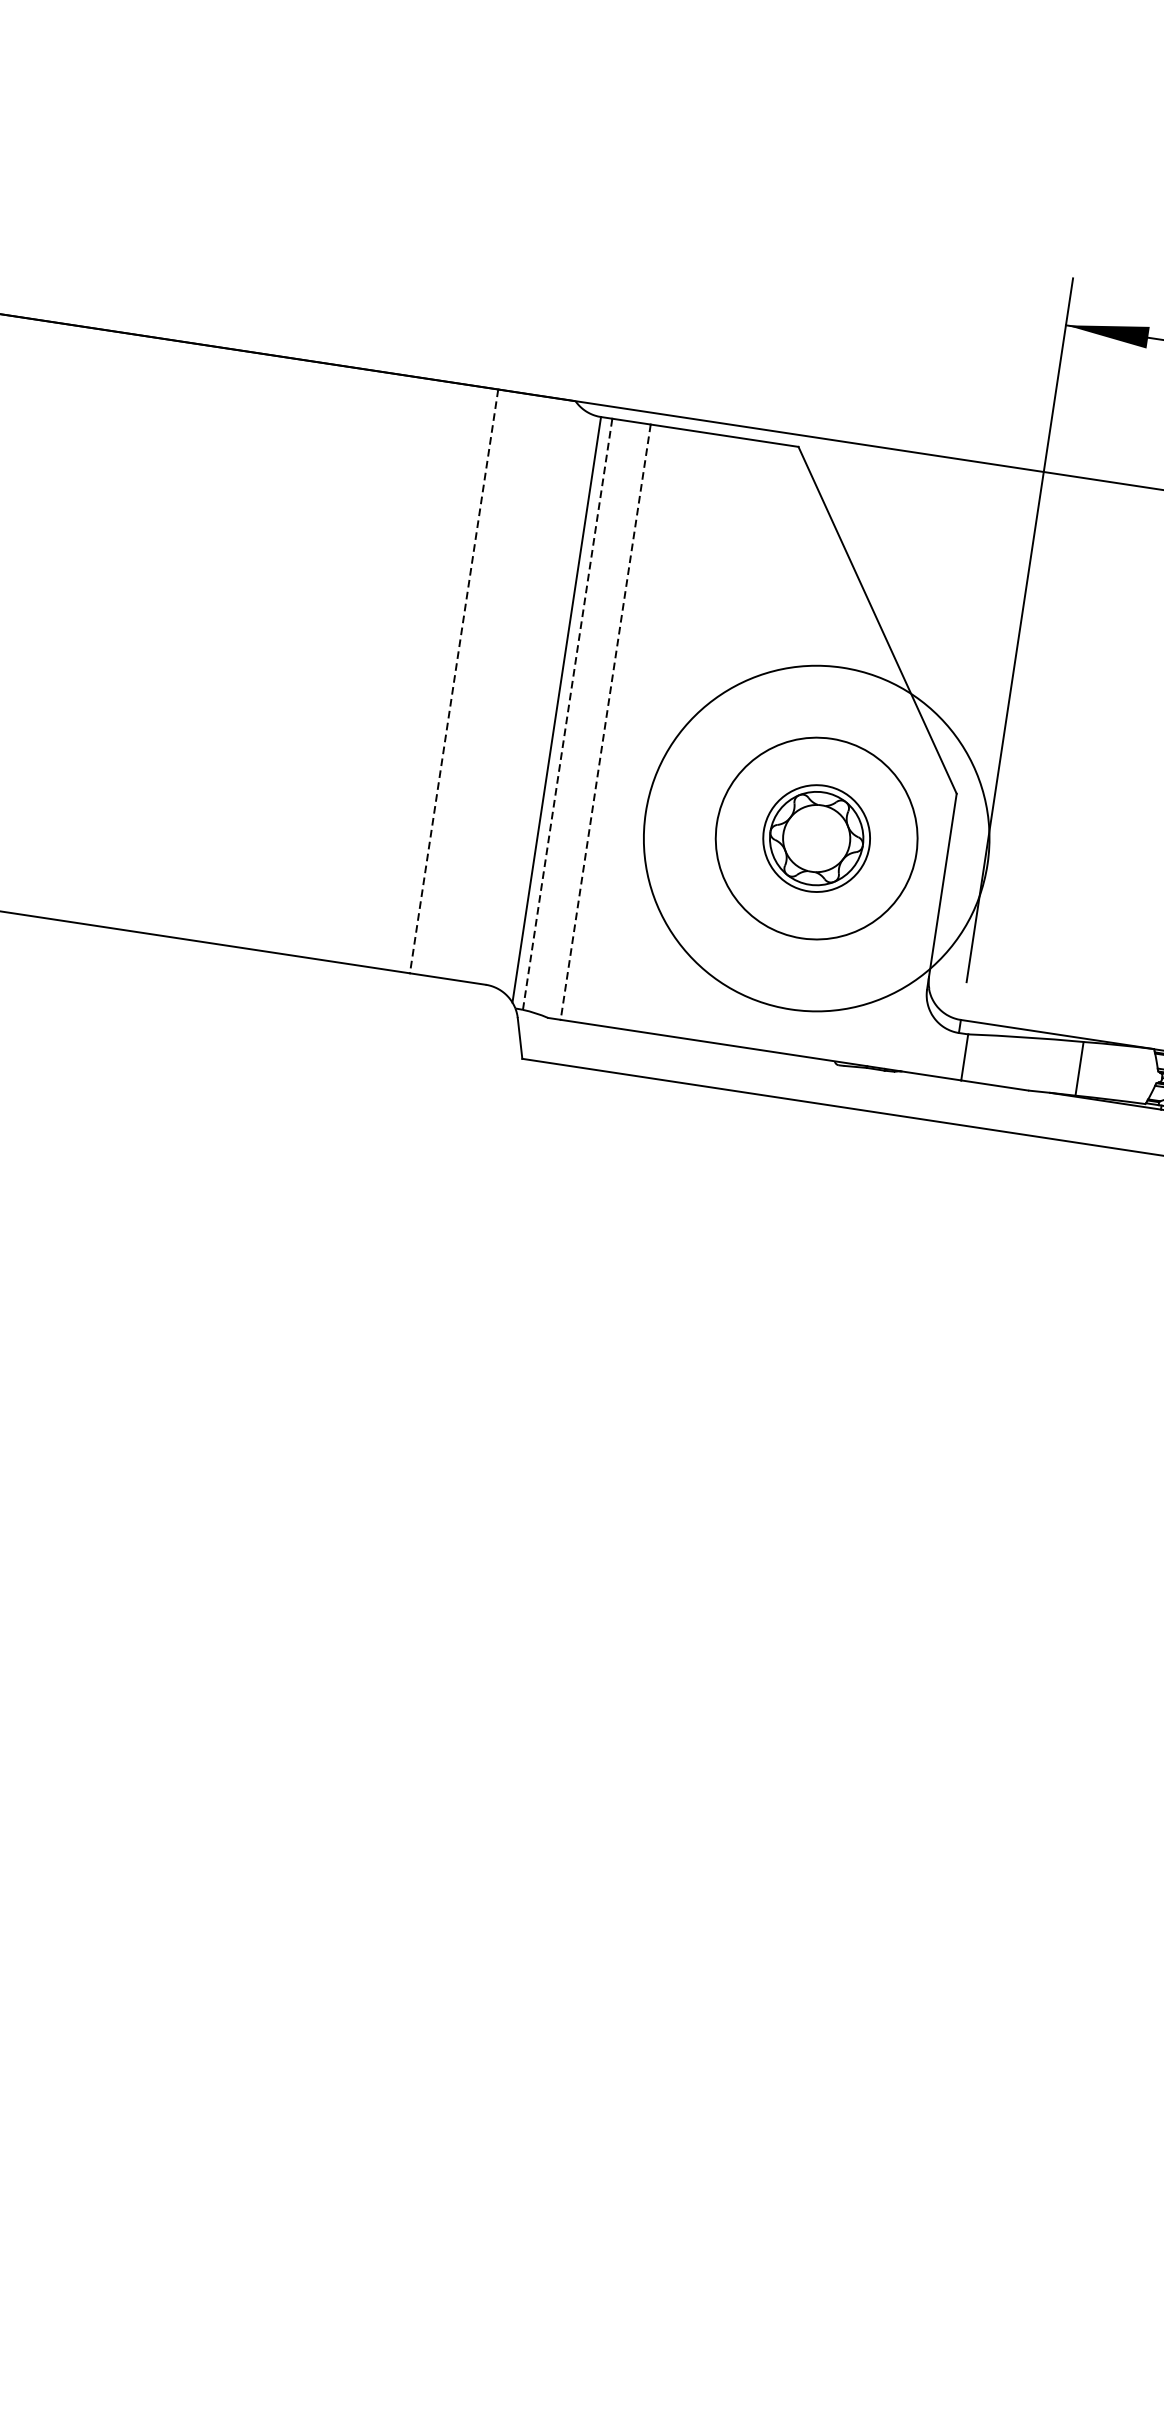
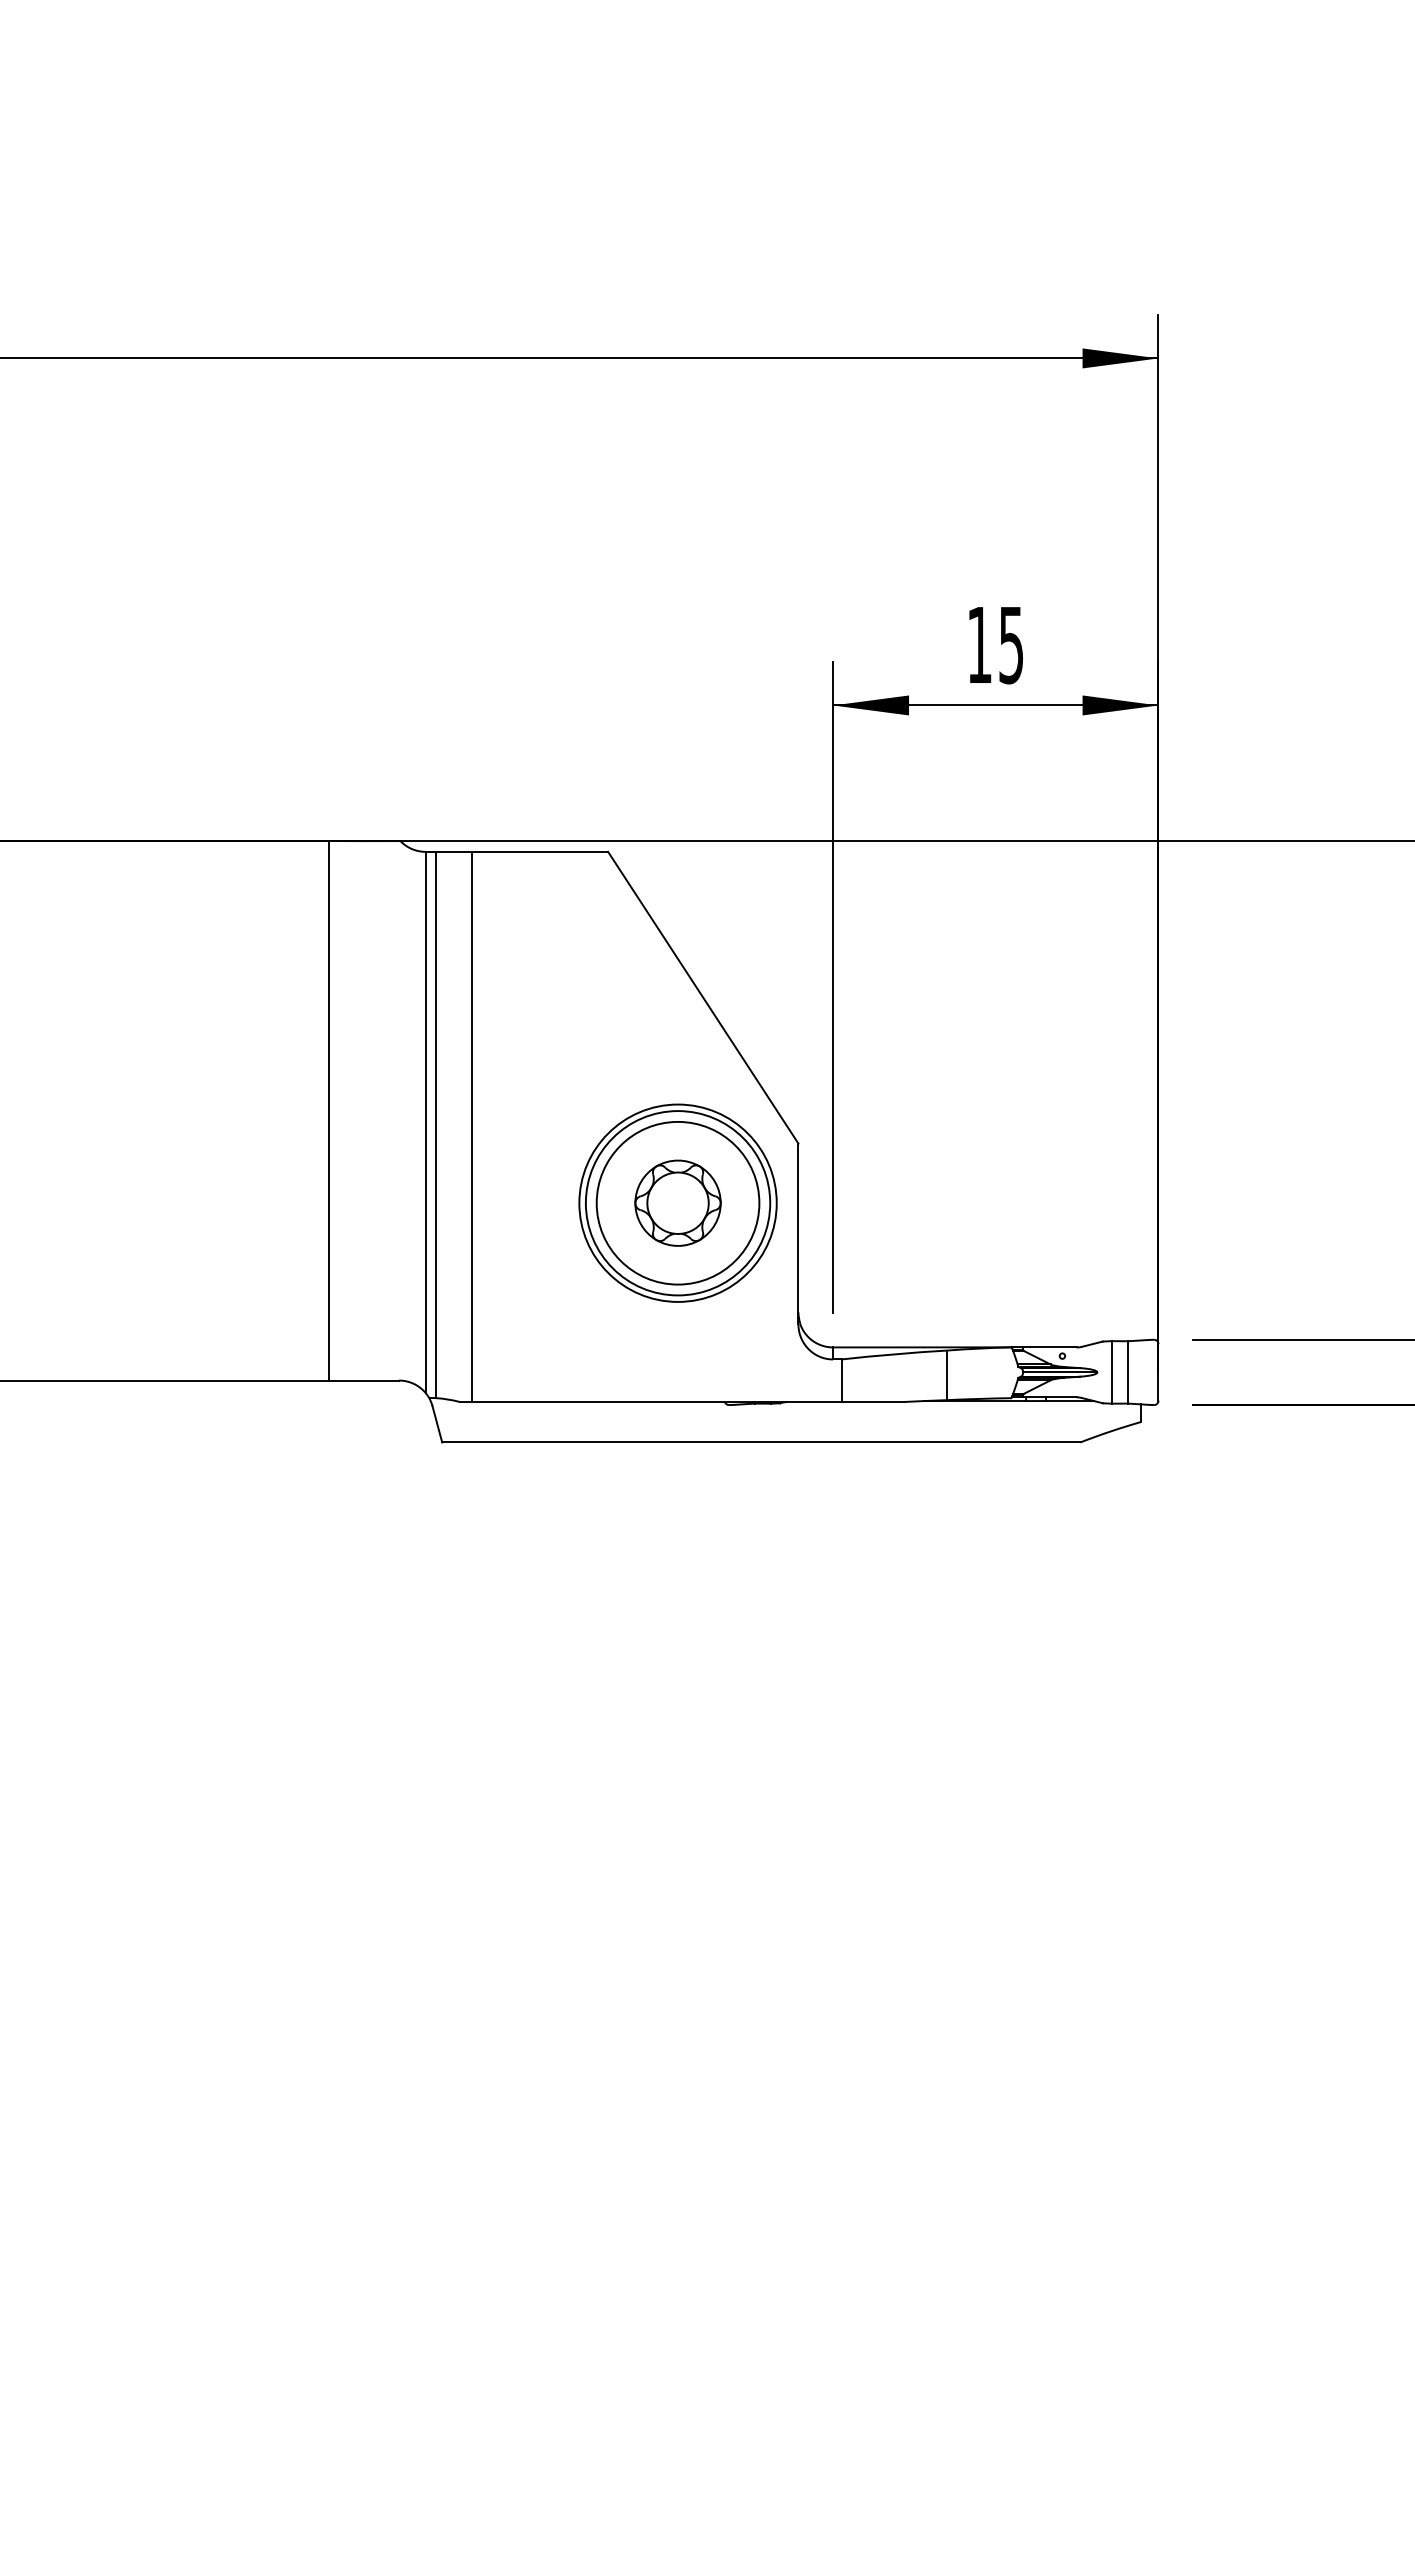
line: (454, 681) -> (329, 1110), dashed -> solid
line: (568, 713) -> (436, 1124), dashed -> solid
line: (605, 722) -> (471, 1127), dashed -> solid
circle: (816, 837) -> (677, 1202), size x0.62
circle: (816, 837) -> (677, 1202), size x1.67

